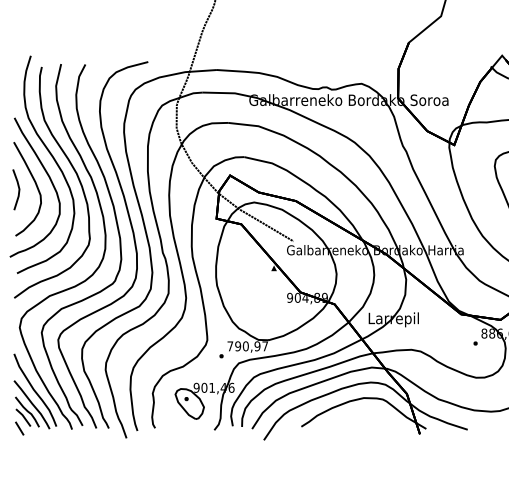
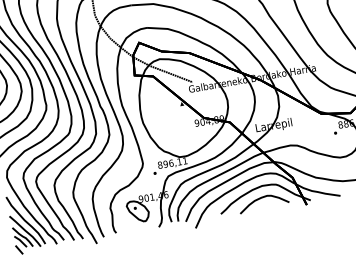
text: (247, 346) -> (172, 163), 790,97 -> 896,11
curve: (362, 414) -> (263, 197), added

